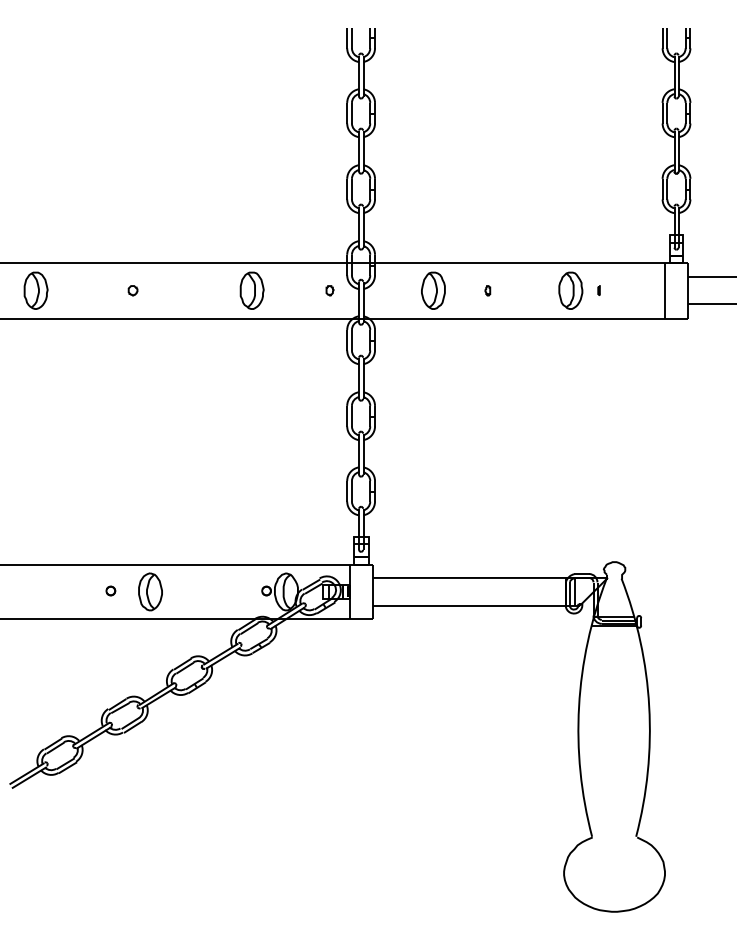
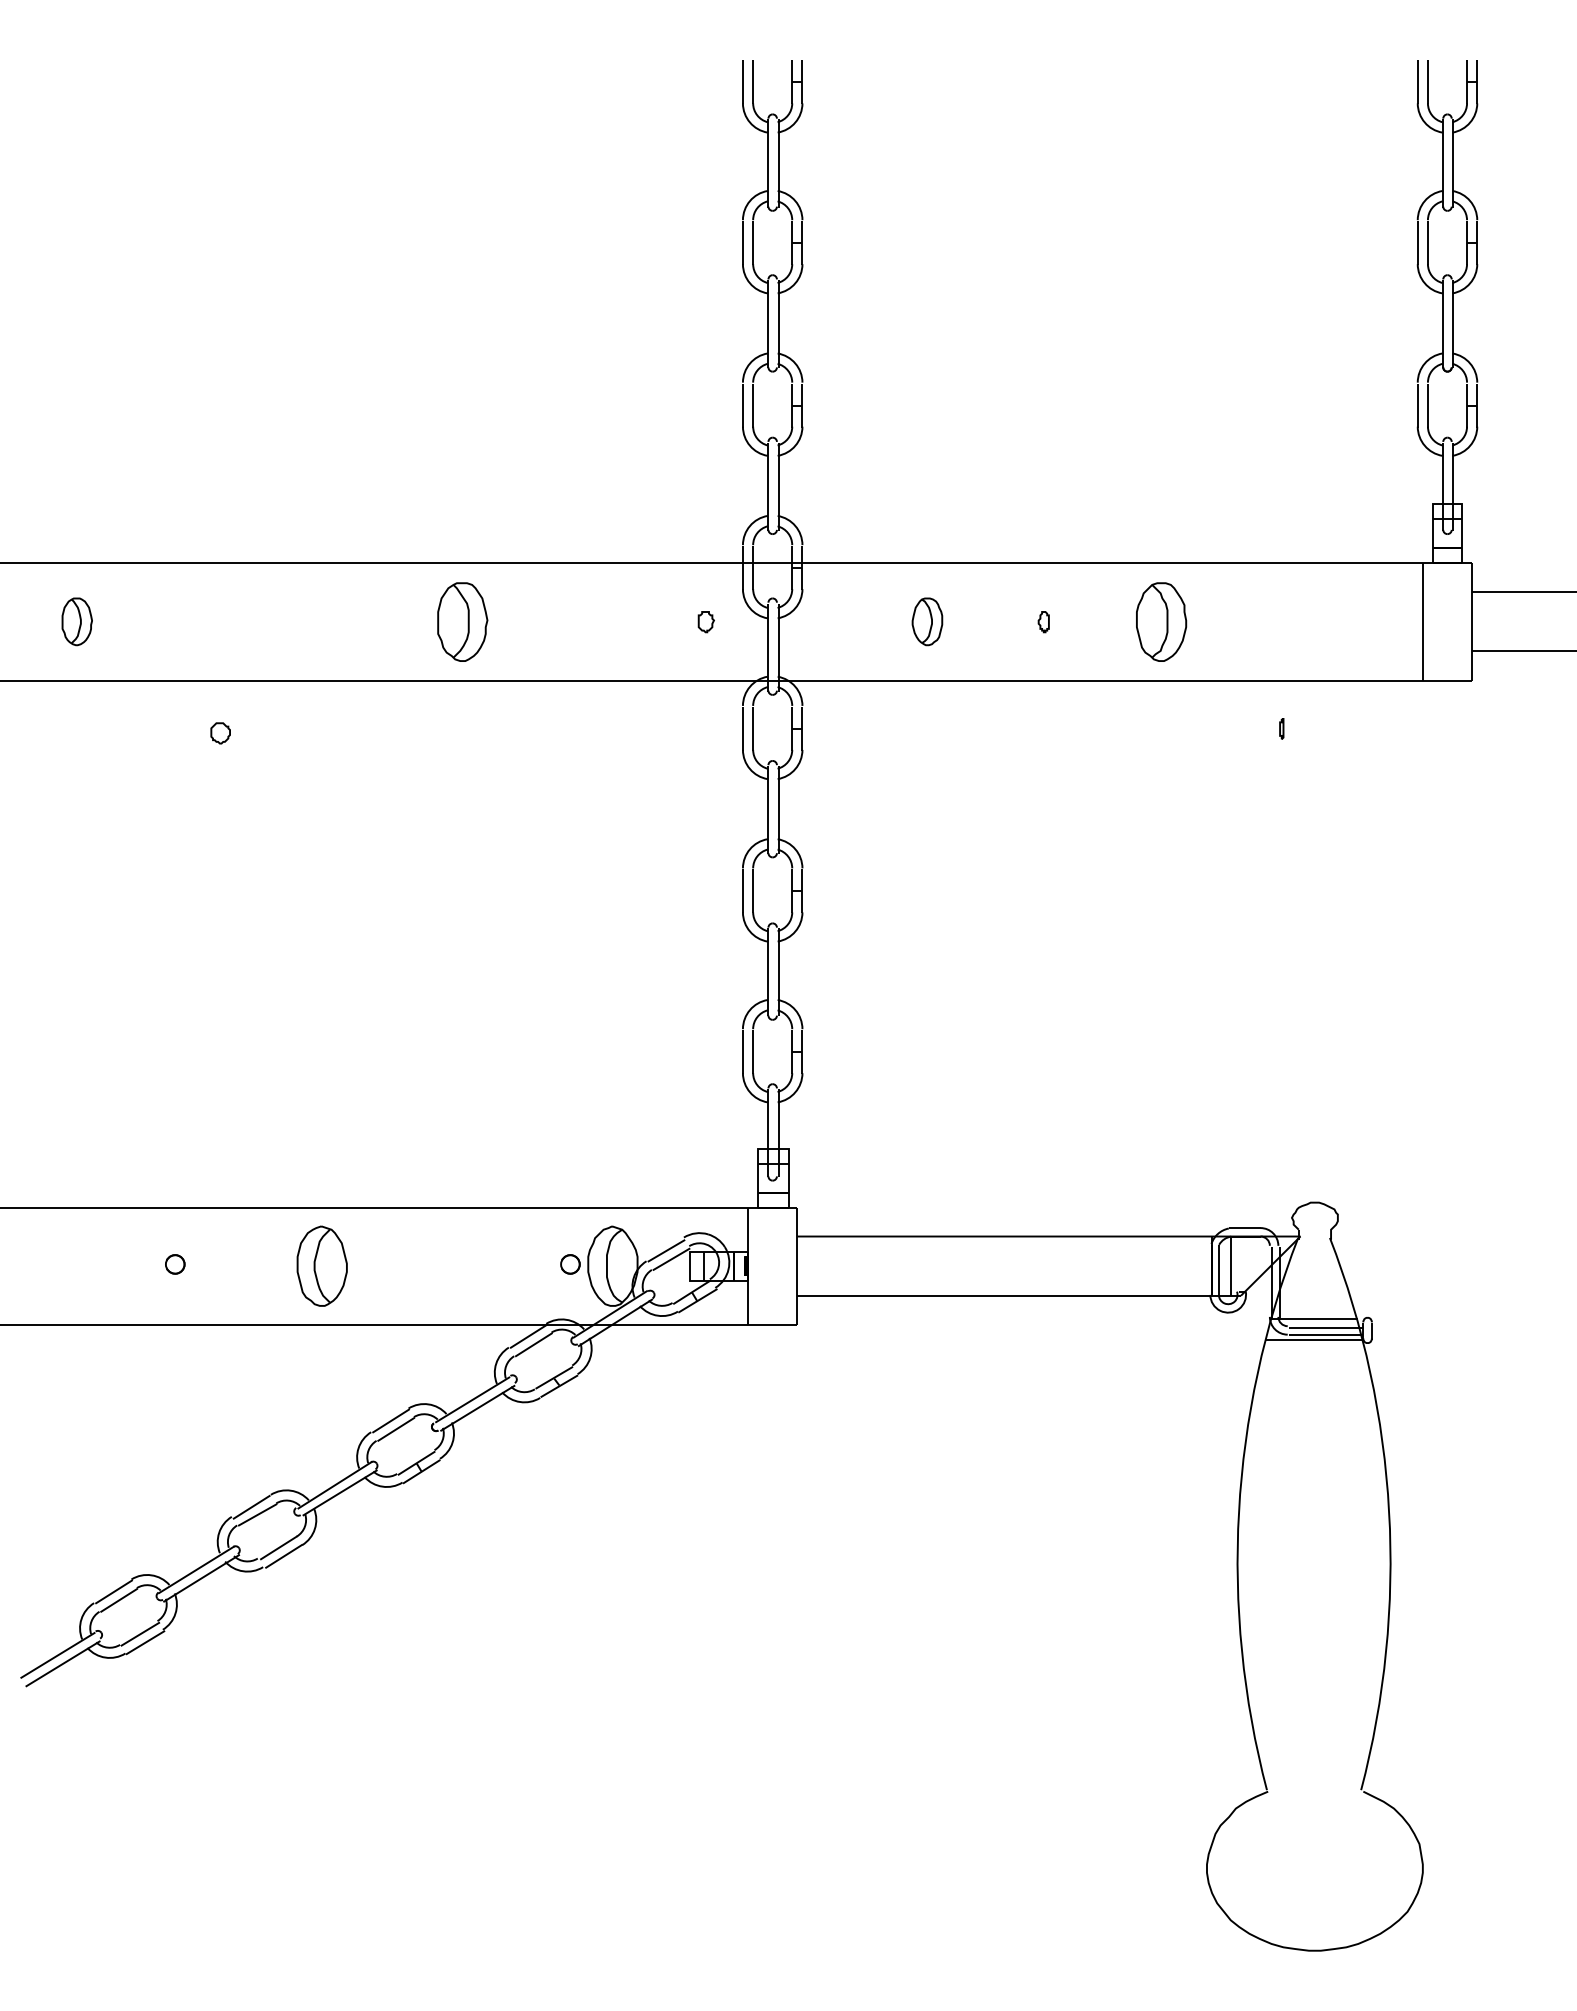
part: (35, 290) -> (76, 621), size x0.6
part: (132, 290) -> (219, 732), moved
part: (251, 290) -> (461, 621), moved
part: (433, 290) -> (927, 621), size x0.6
part: (570, 290) -> (1160, 621), moved
part: (598, 290) -> (1280, 728), moved
part: (110, 590) -> (174, 1263), moved

